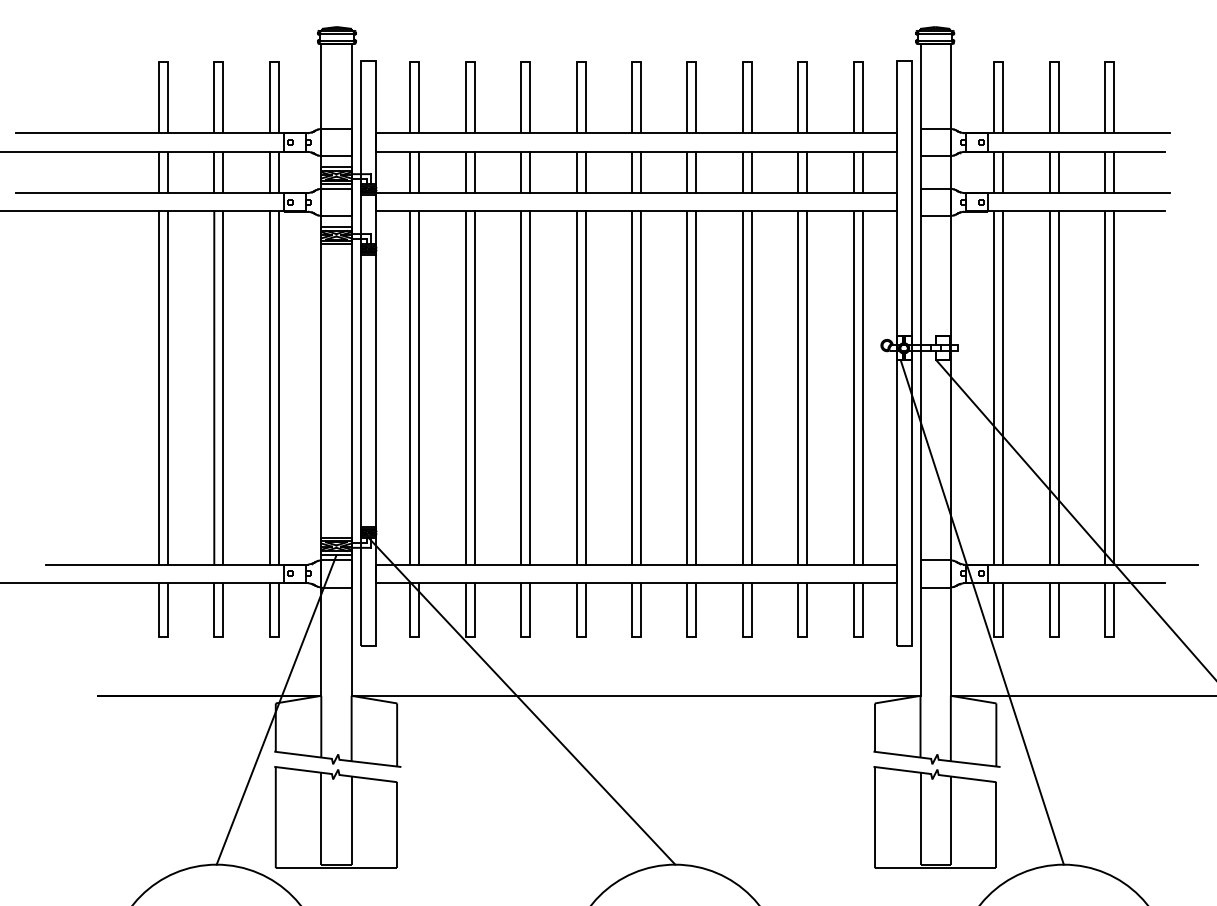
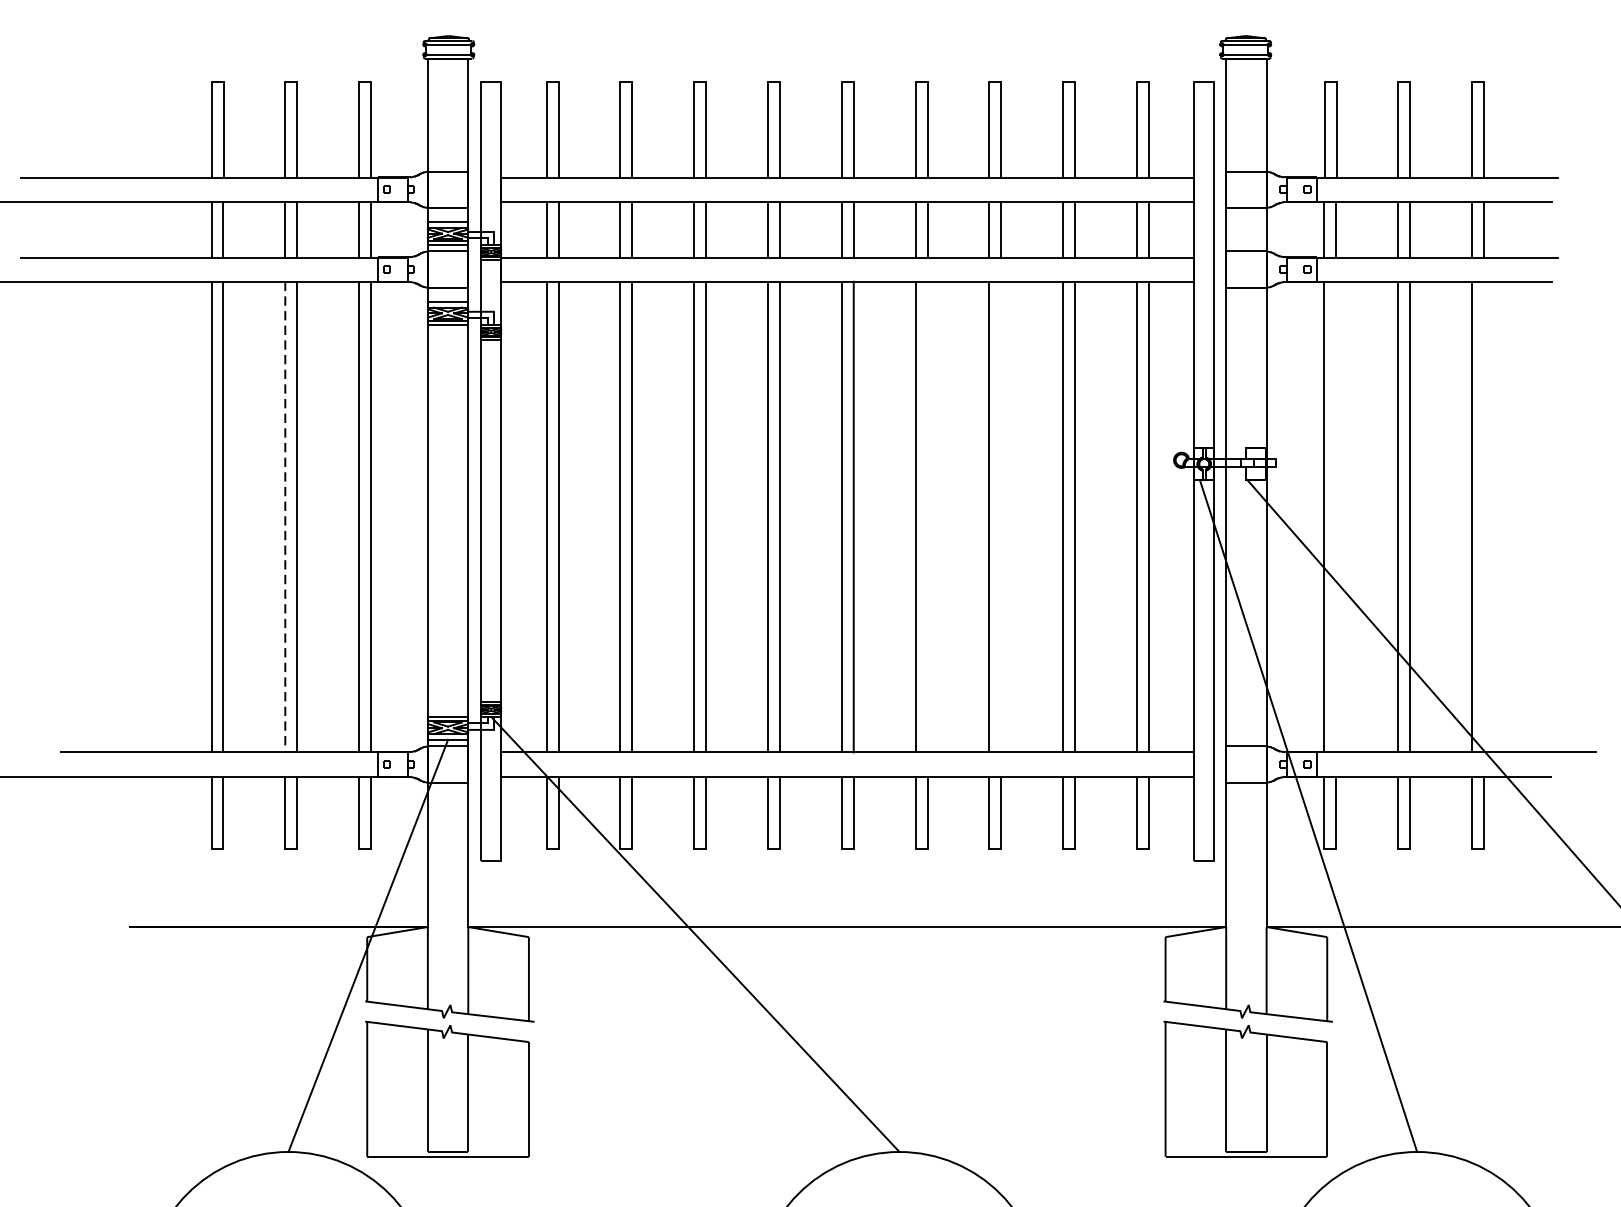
line: (696, 387) -> (927, 516), removed
line: (751, 387) -> (1001, 516), removed
line: (1003, 387) -> (1336, 516), removed
line: (1114, 387) -> (1484, 516), removed
line: (214, 388) -> (285, 517), solid -> dashed

